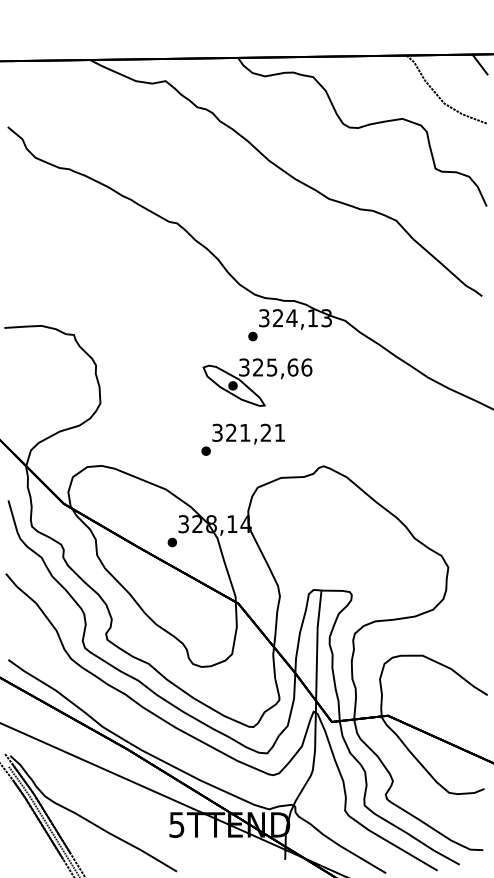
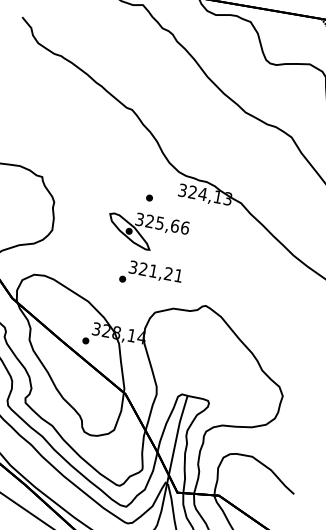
part: (252, 336) -> (149, 197), moved
part: (257, 382) -> (147, 232), moved

